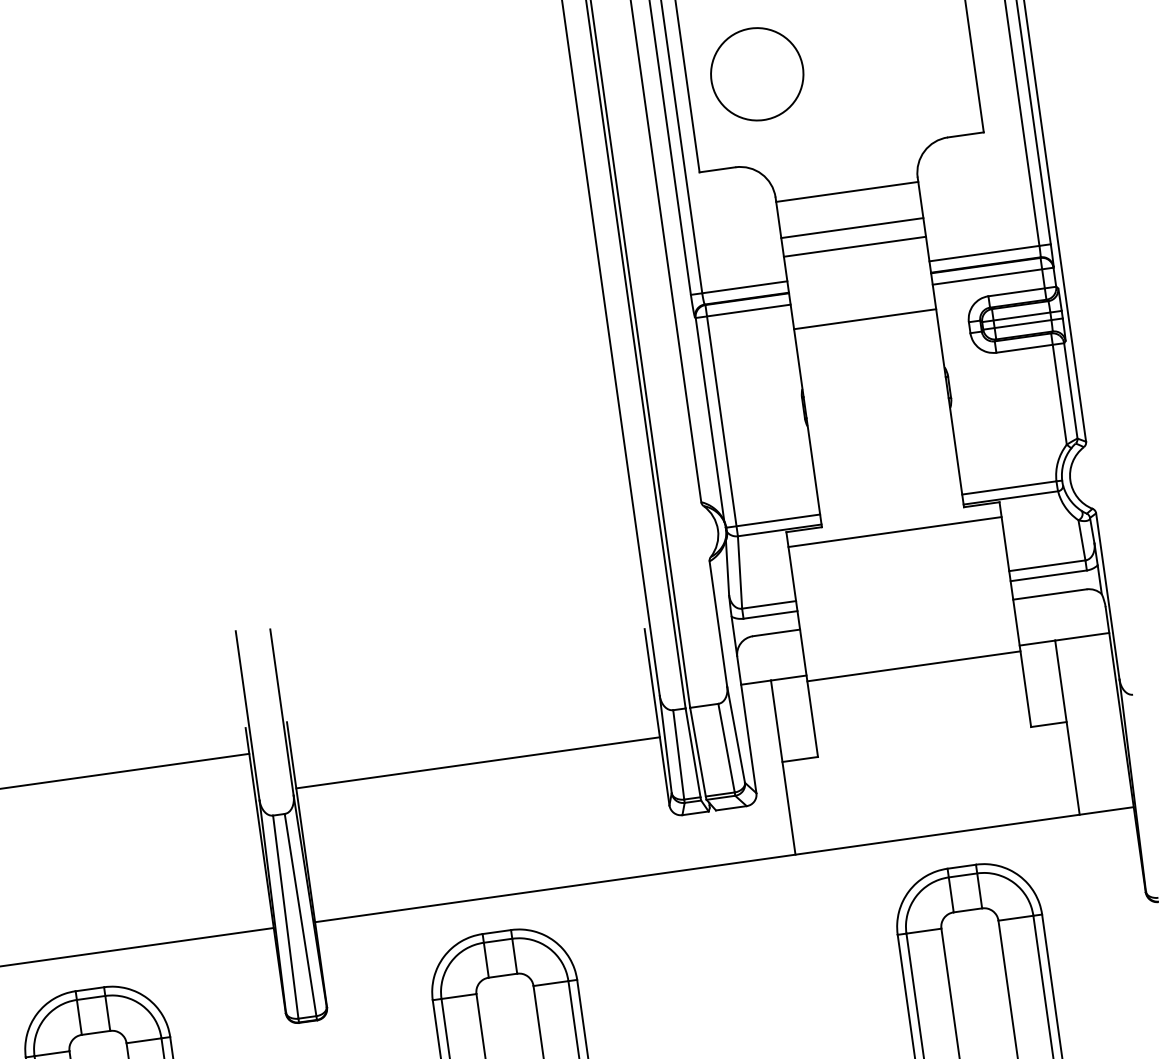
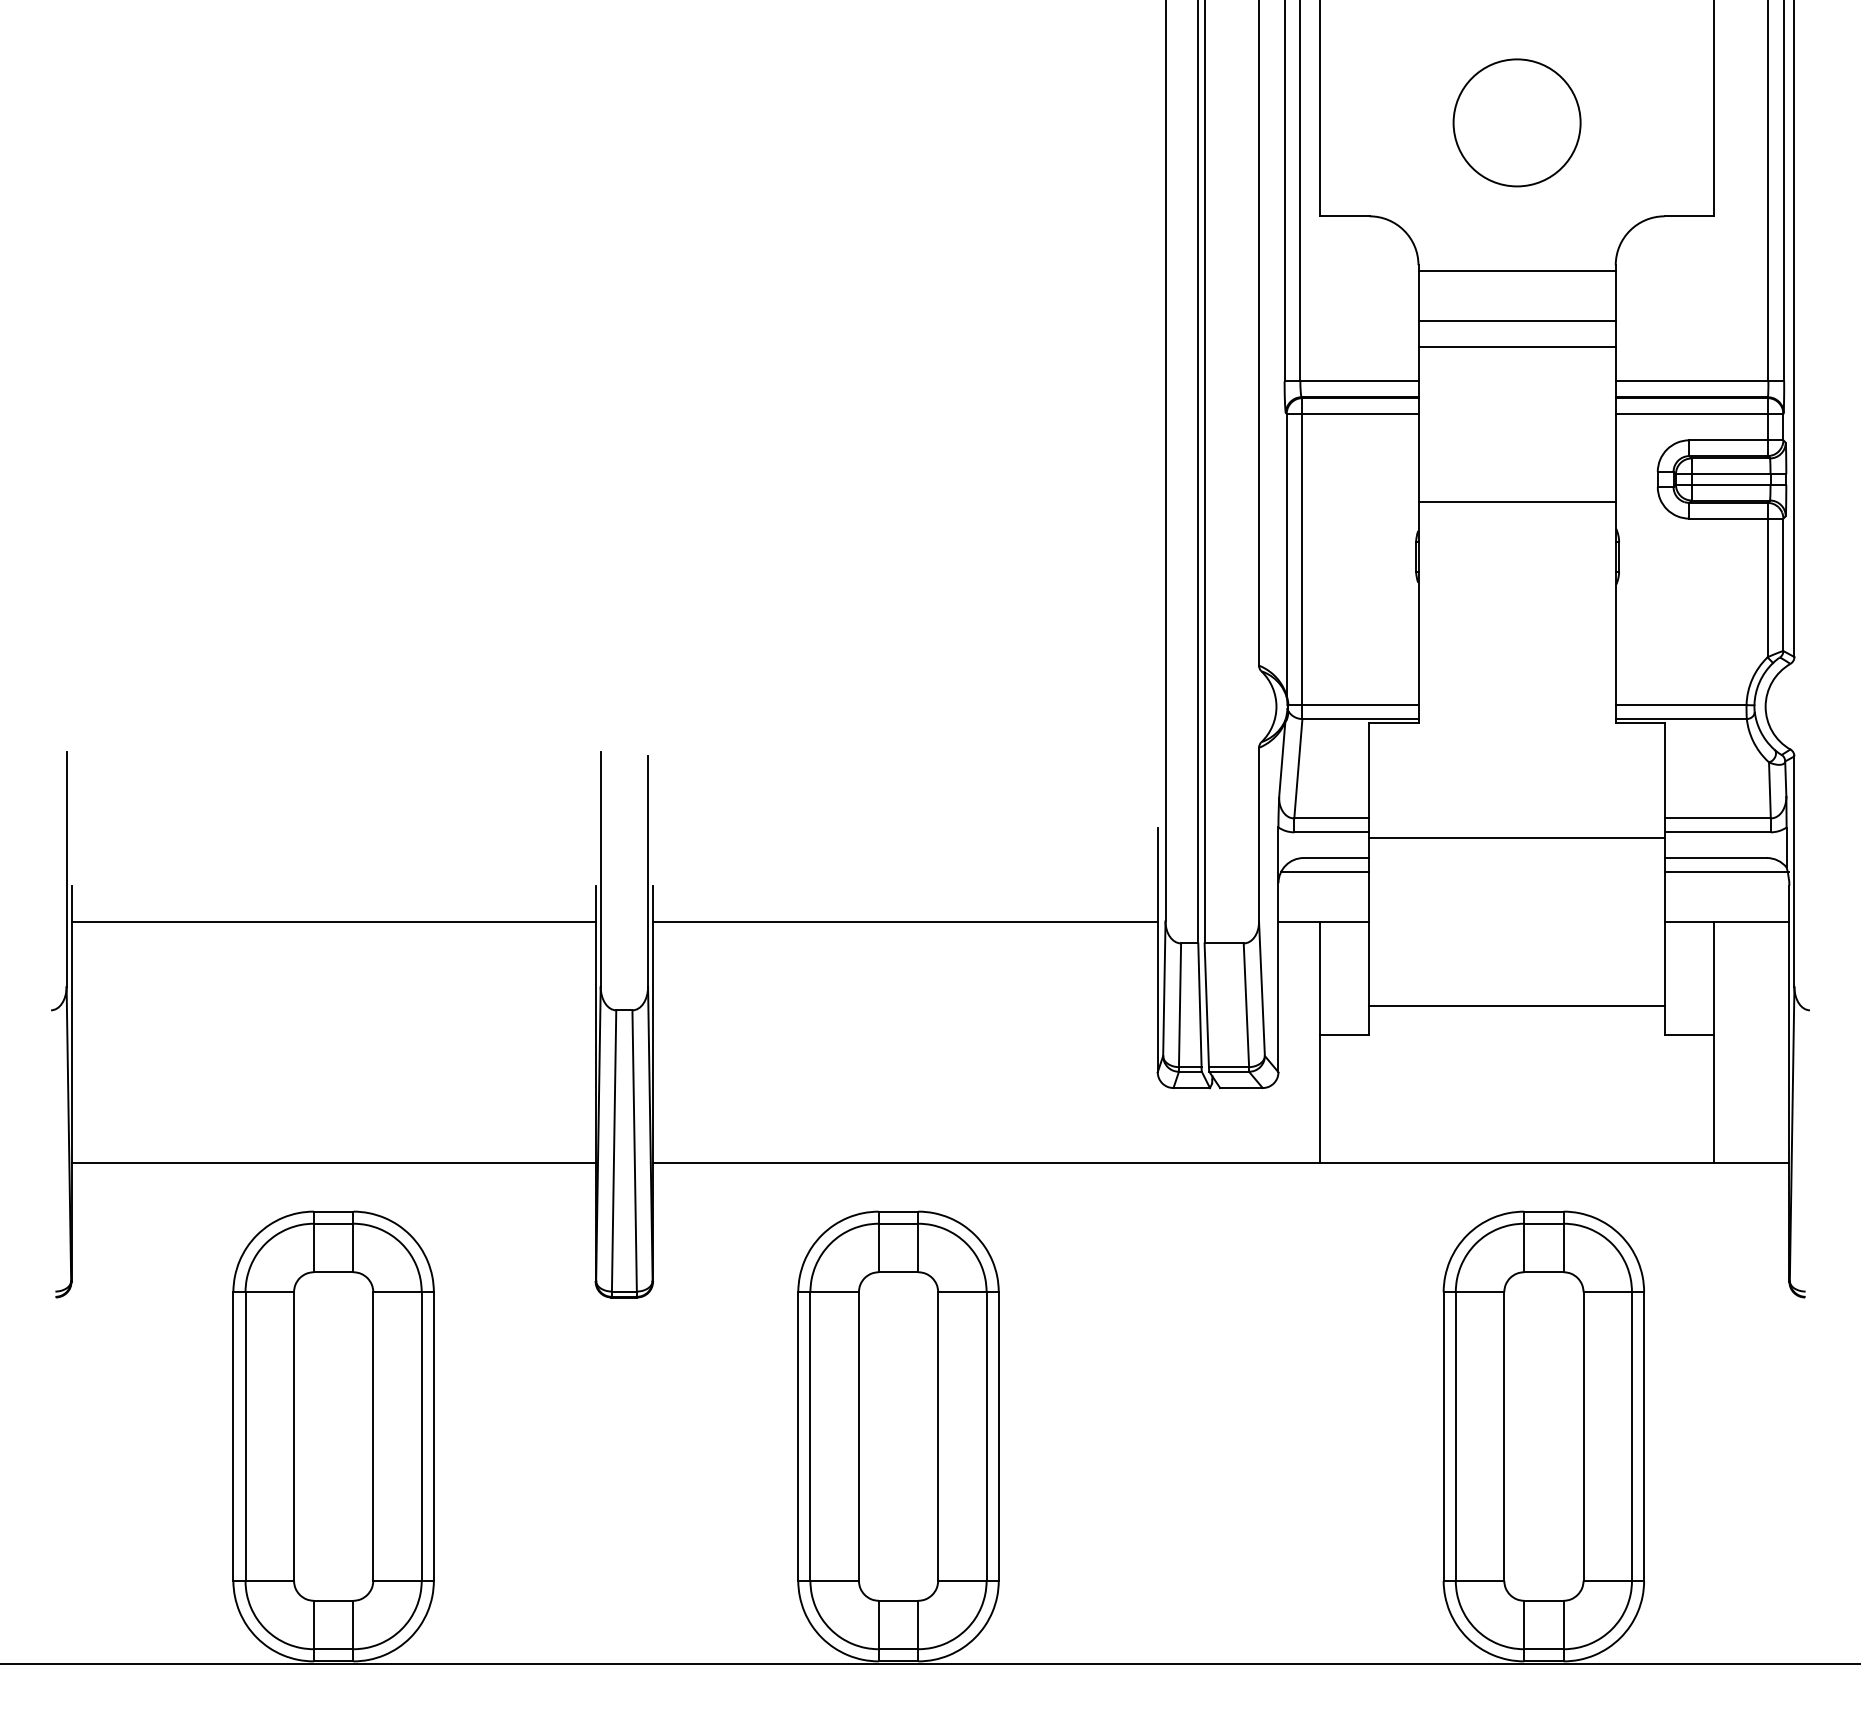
circle: (756, 74) -> (1516, 122), moved
line: (864, 318) -> (1516, 501), moved
line: (895, 532) -> (1517, 838), moved
line: (1059, 603) -> (1727, 872), added
line: (770, 644) -> (1325, 872), added
line: (914, 666) -> (1517, 1005), moved
line: (478, 762) -> (905, 921), moved

